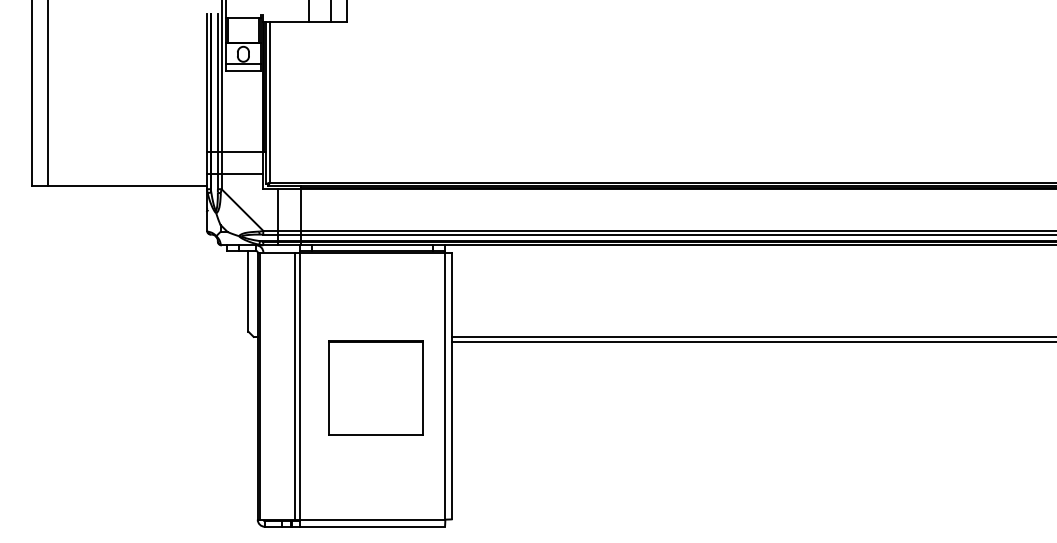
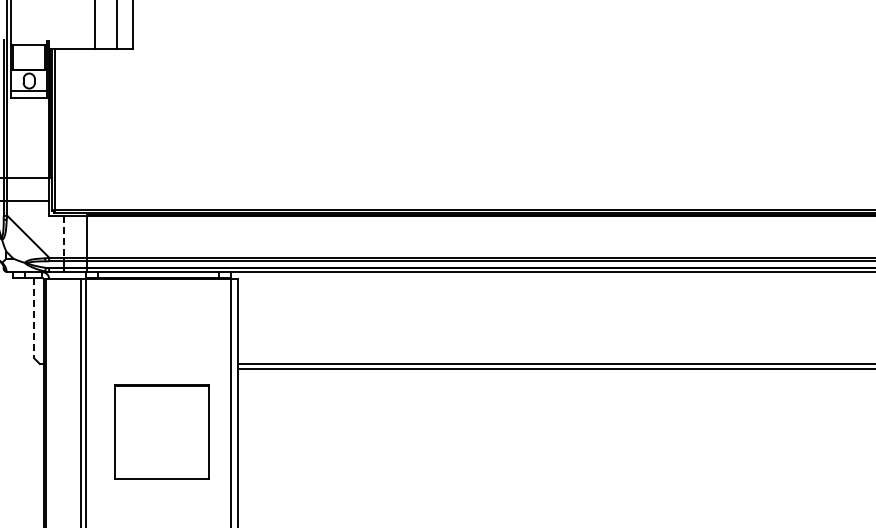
line: (278, 209) -> (64, 236), solid -> dashed
line: (248, 291) -> (34, 318), solid -> dashed
part: (375, 387) -> (161, 431), moved

